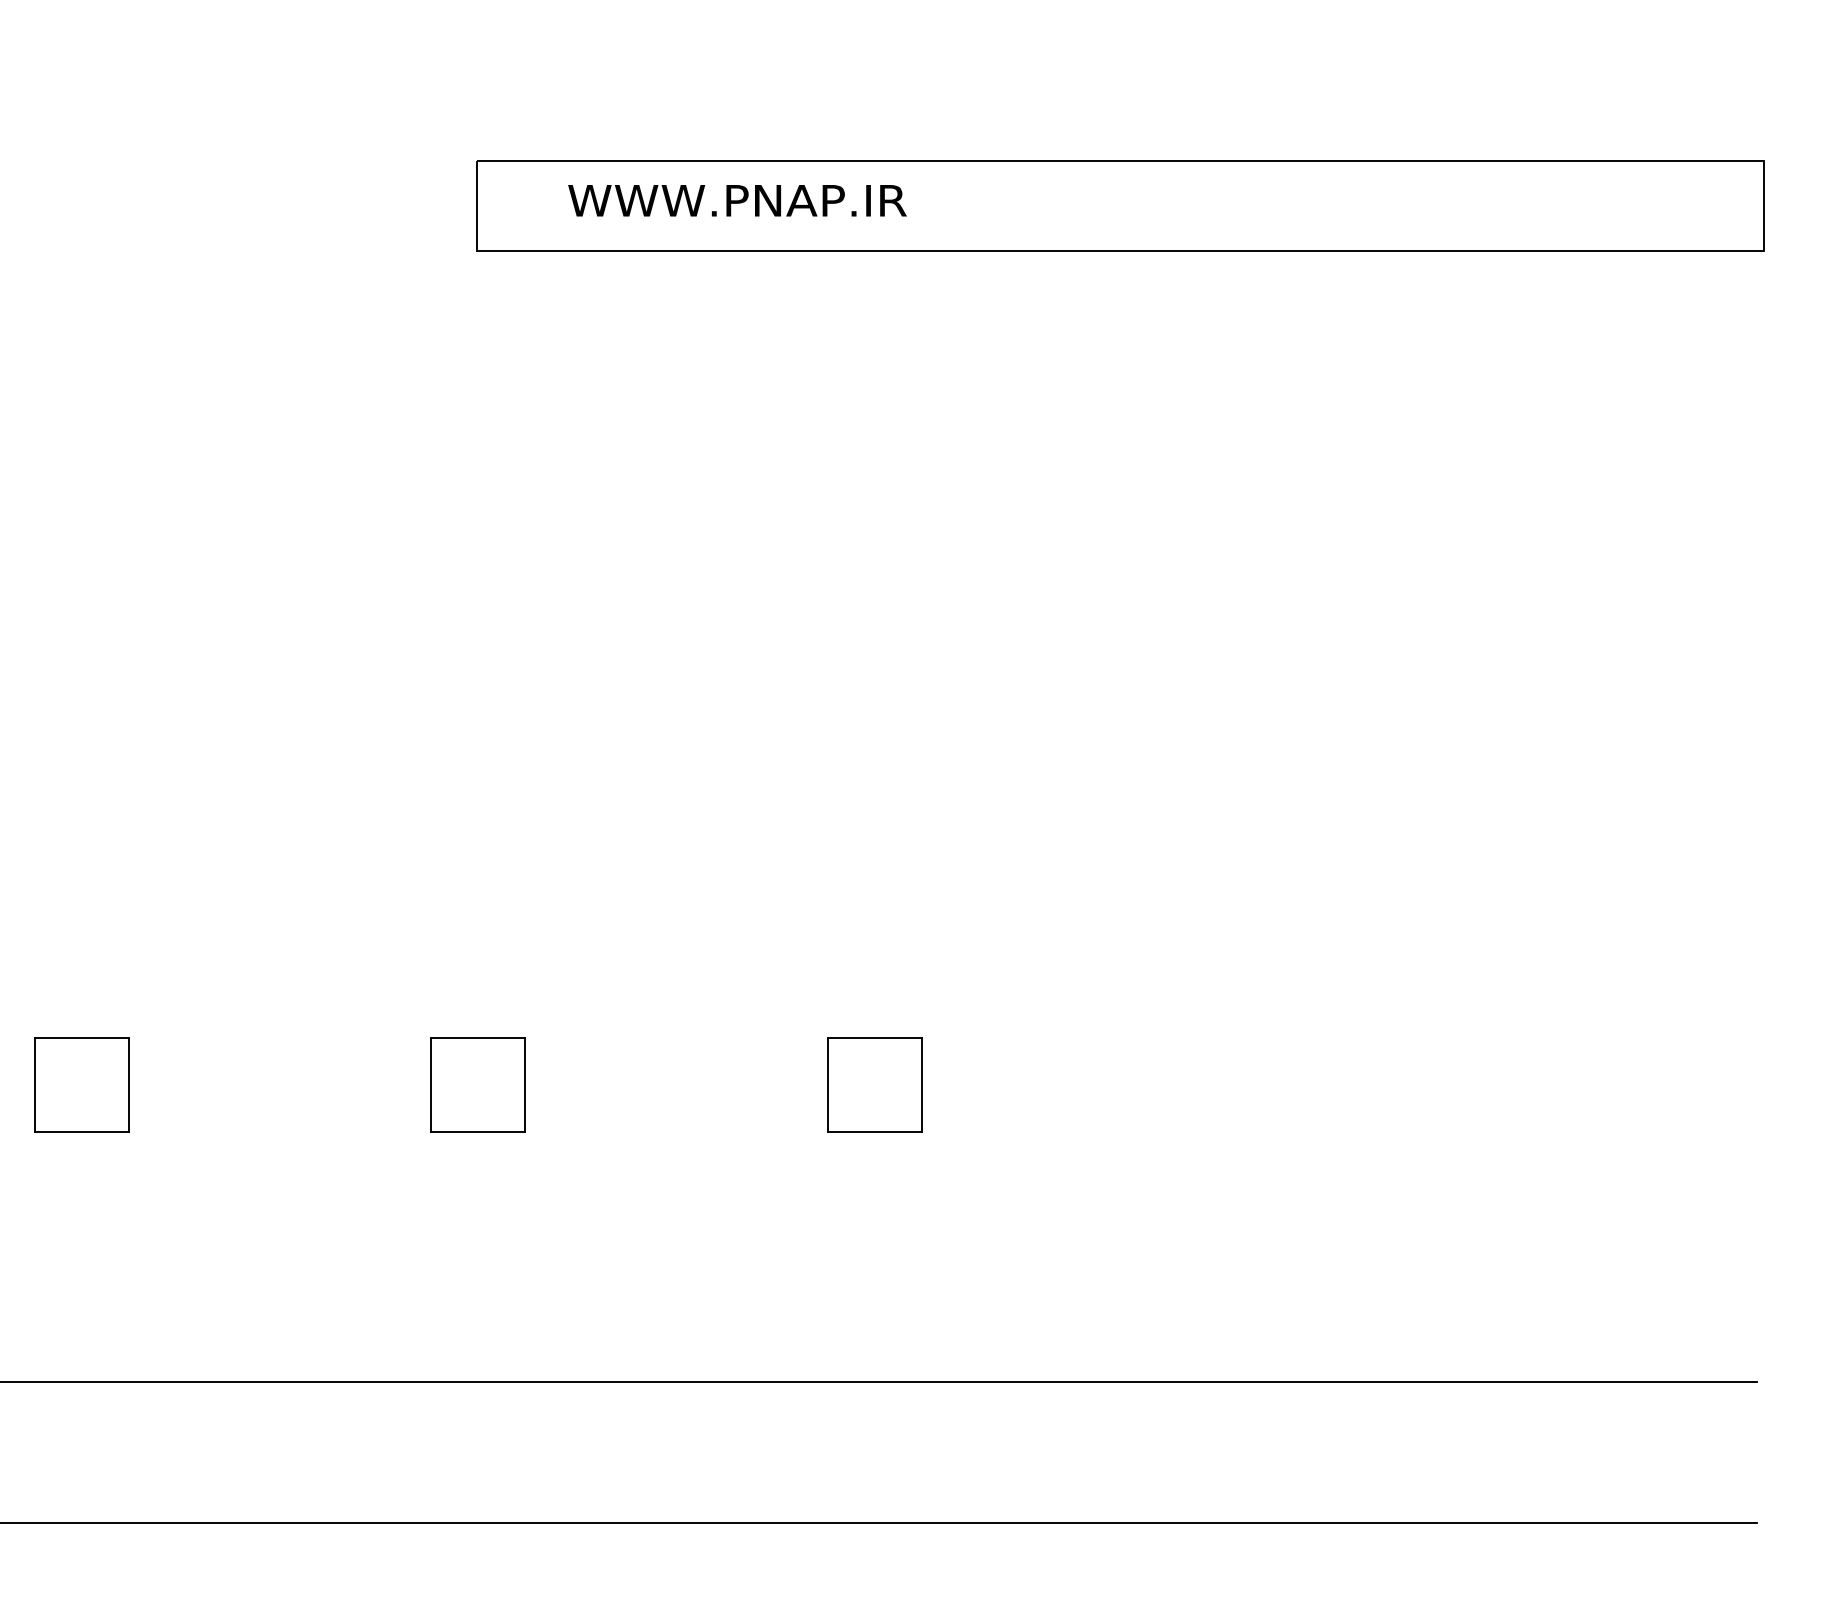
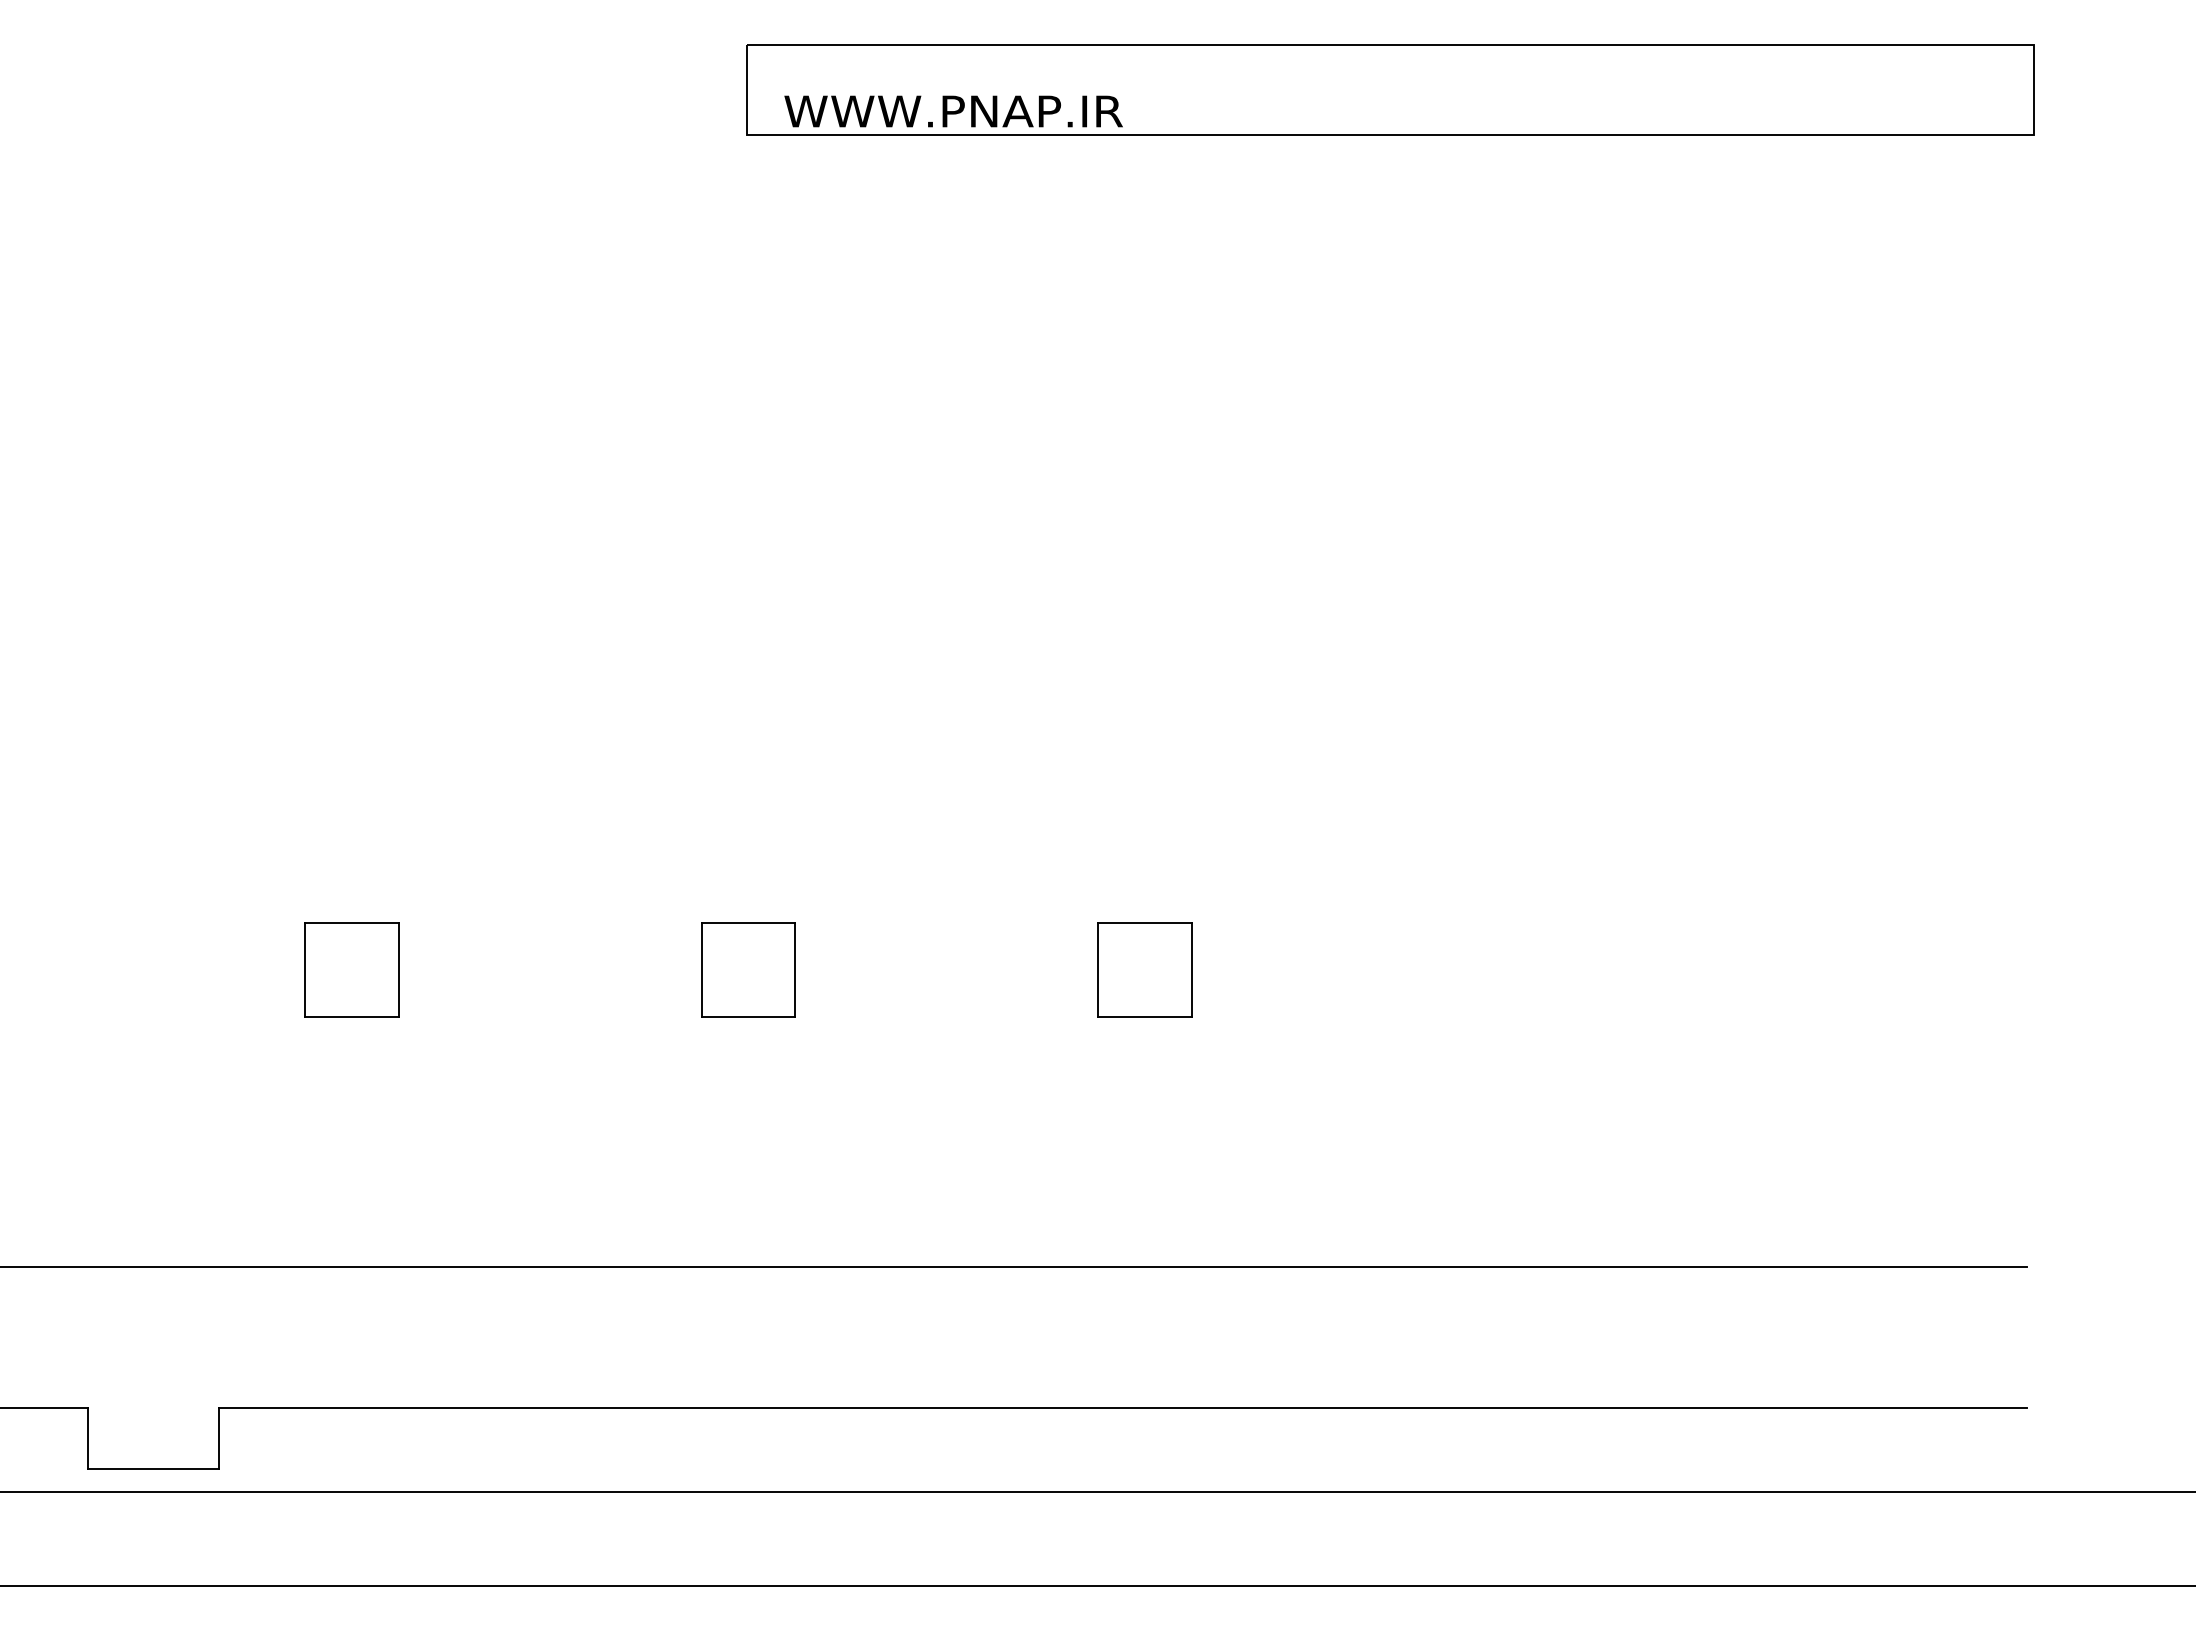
text: (737, 200) -> (953, 111), moved

